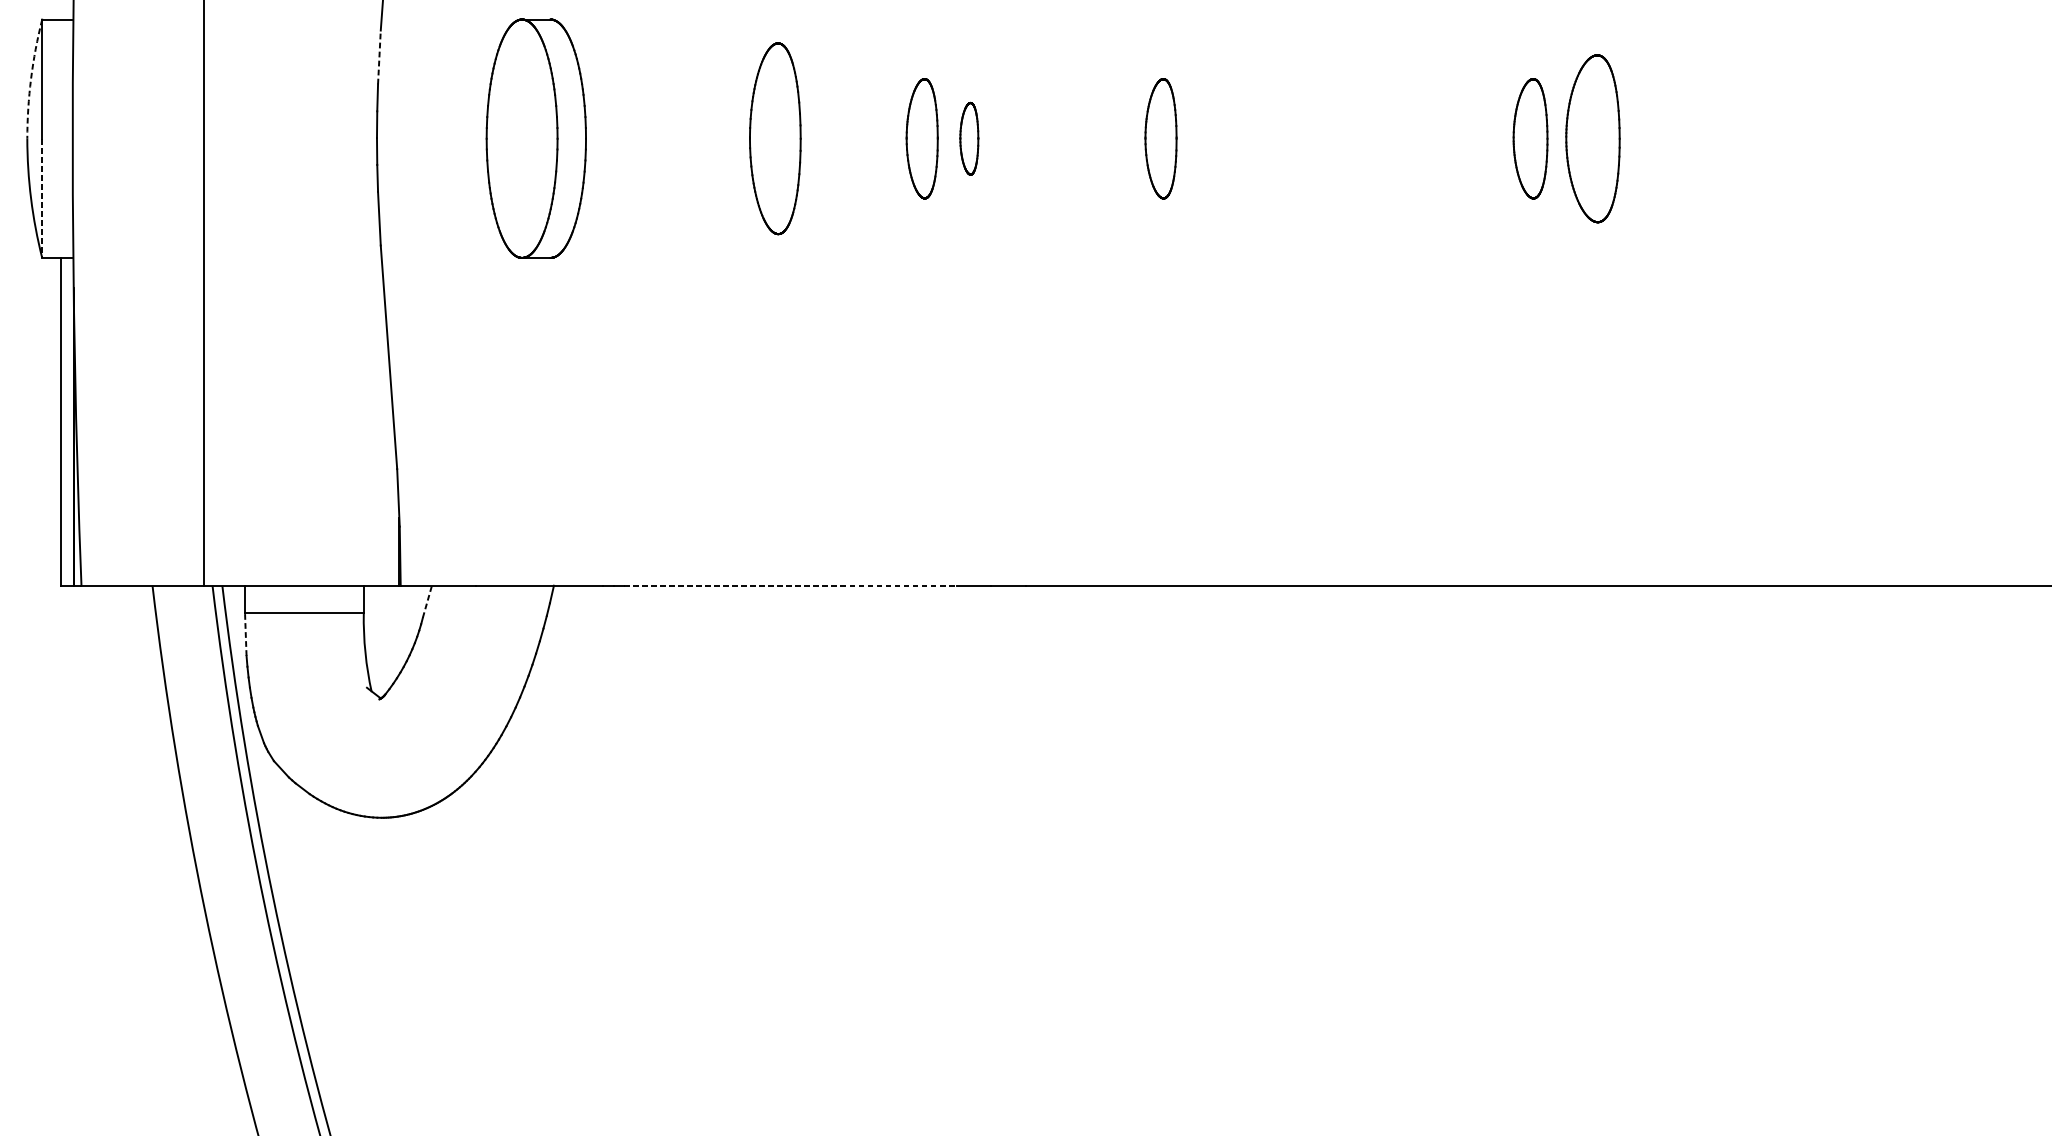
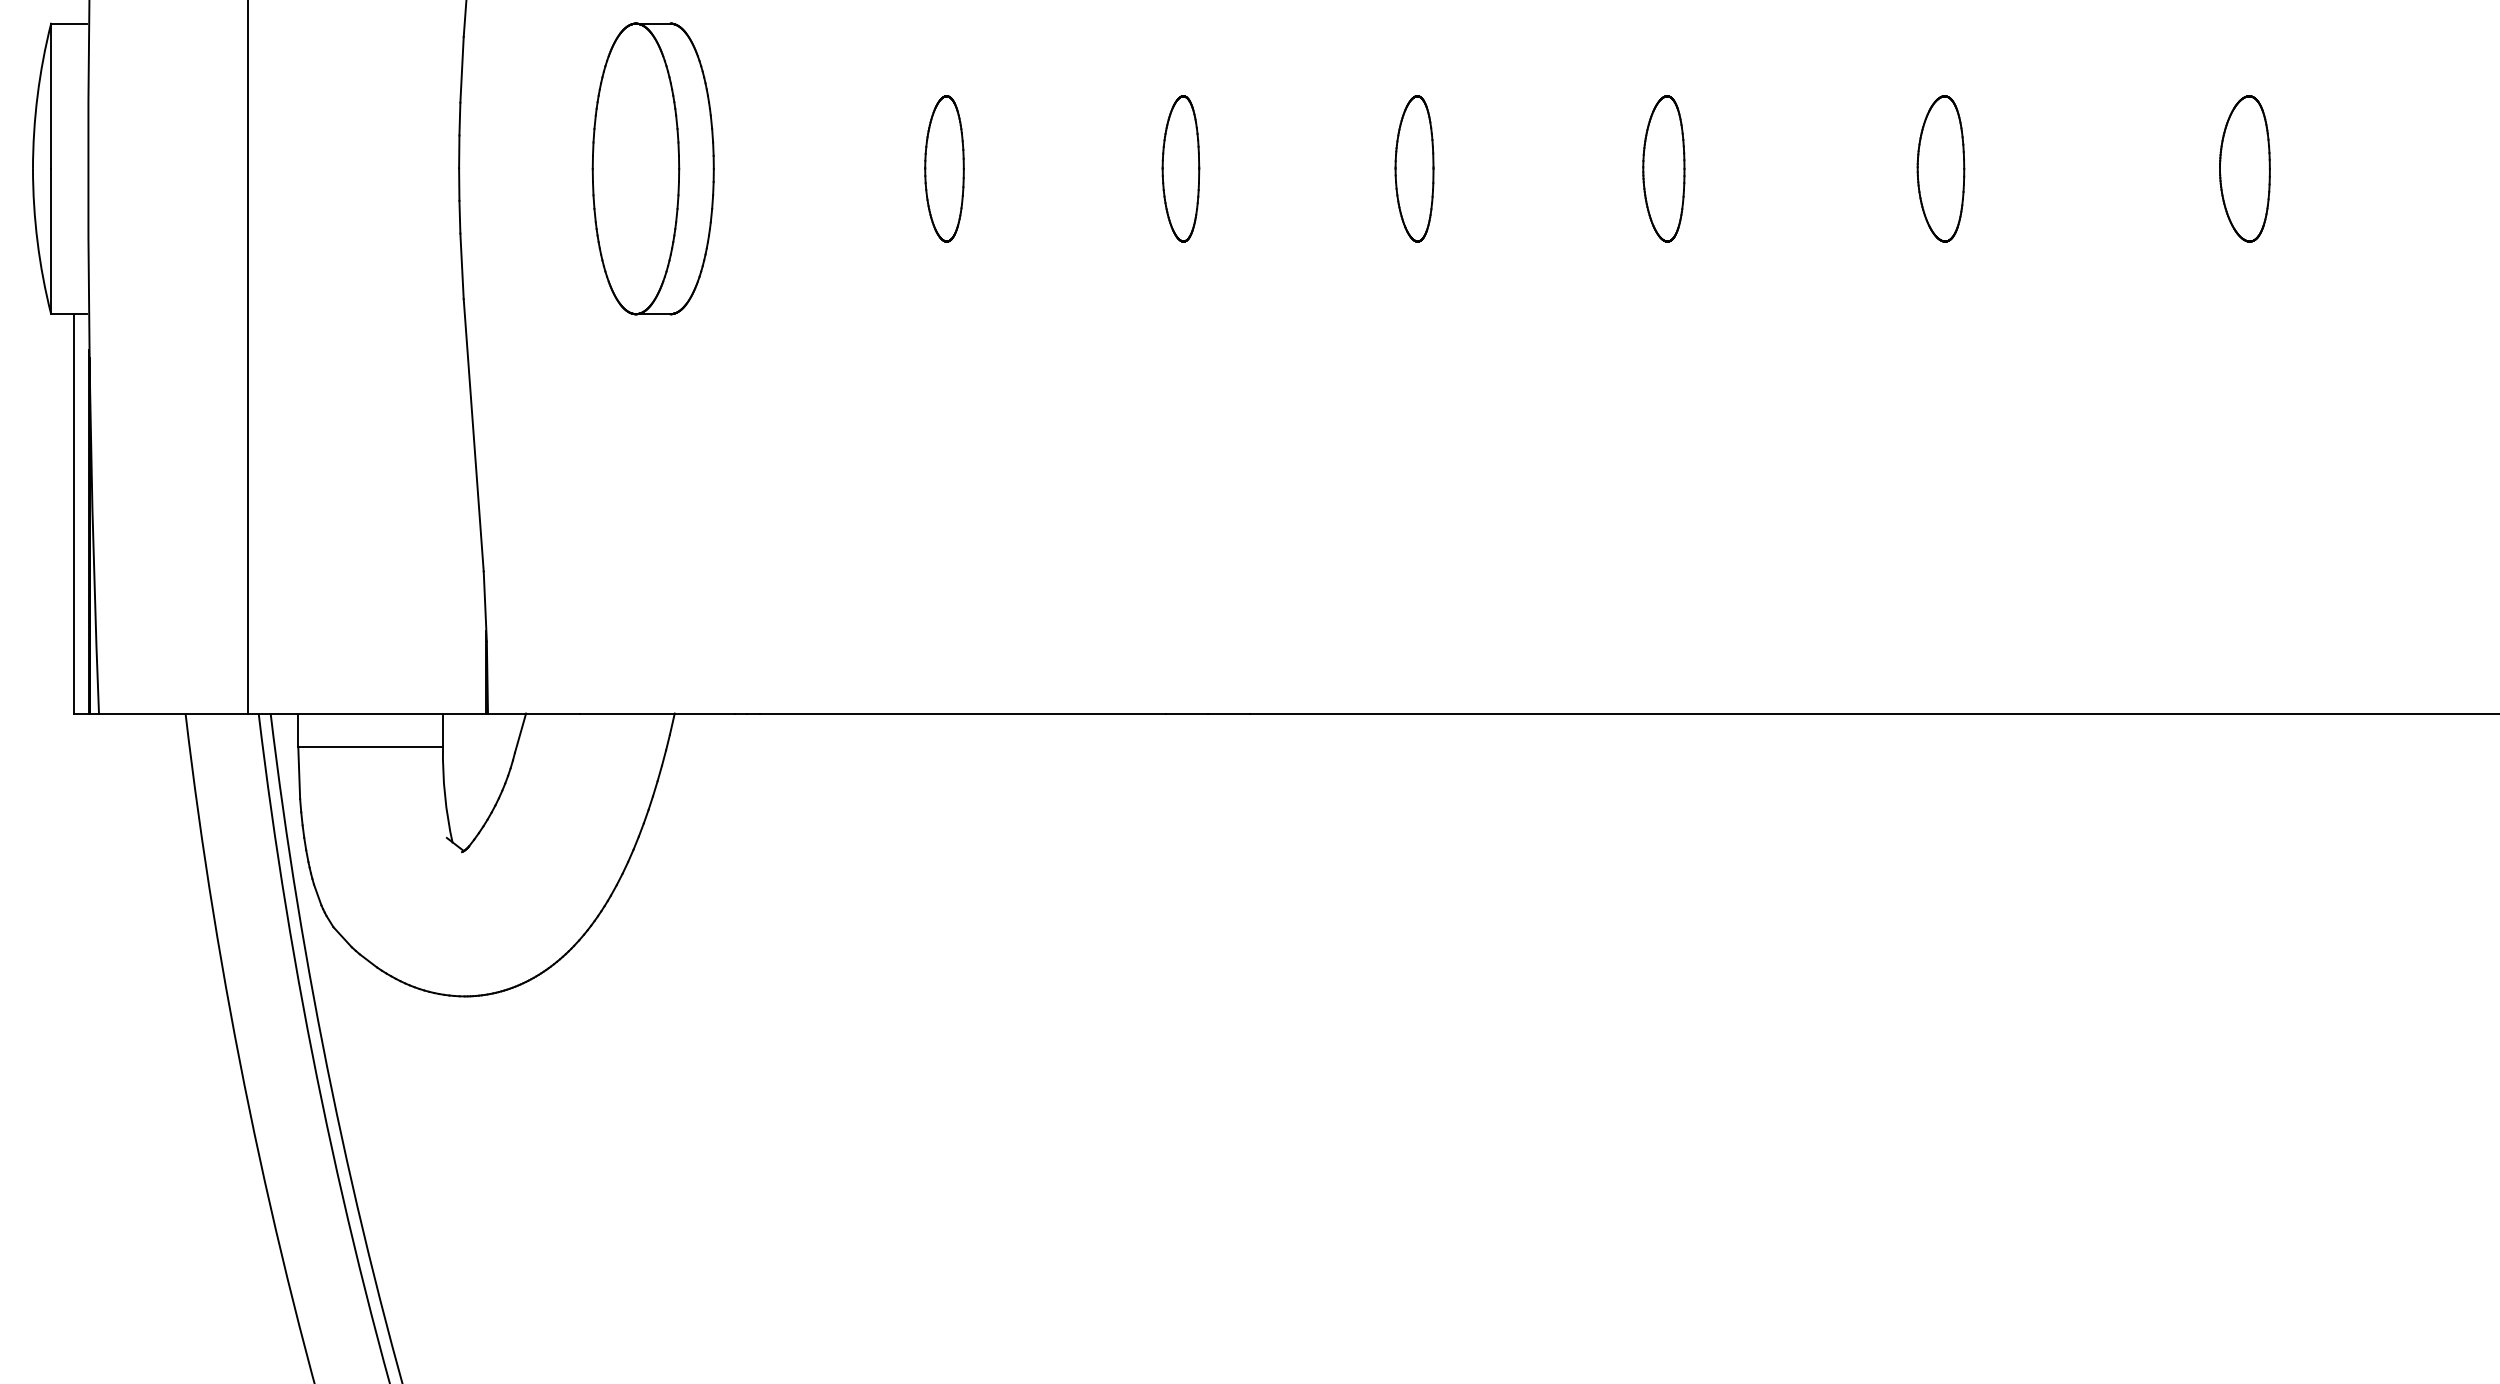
line: (379, 57) -> (462, 69), dashed -> solid
arc: (31, 78) -> (37, 95), dashed -> solid
part: (775, 138) -> (944, 168), size x0.62
part: (922, 138) -> (1123, 168), removed
part: (968, 138) -> (1180, 168), size x1.67
part: (1530, 138) -> (1663, 168), moved
part: (1592, 138) -> (1940, 168), size x0.71
part: (1842, 138) -> (2244, 168), added
line: (42, 198) -> (51, 241), dashed -> solid
line: (790, 585) -> (962, 713), dashed -> solid
line: (427, 601) -> (520, 732), dashed -> solid
line: (246, 634) -> (299, 772), dashed -> solid

